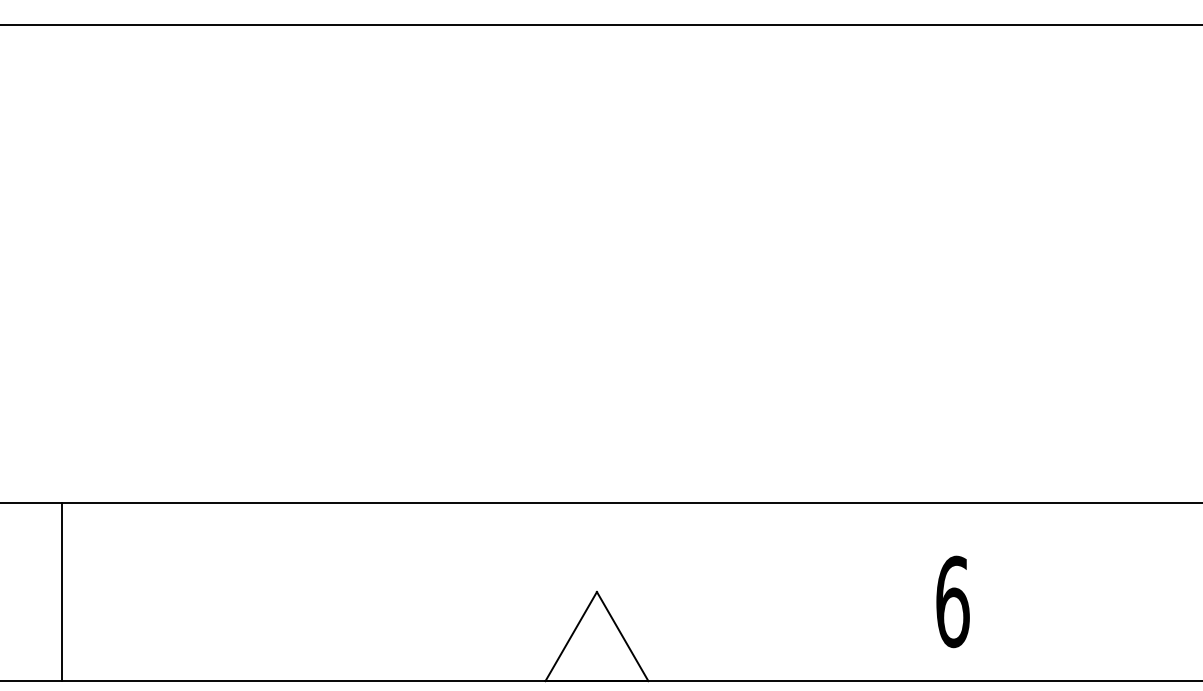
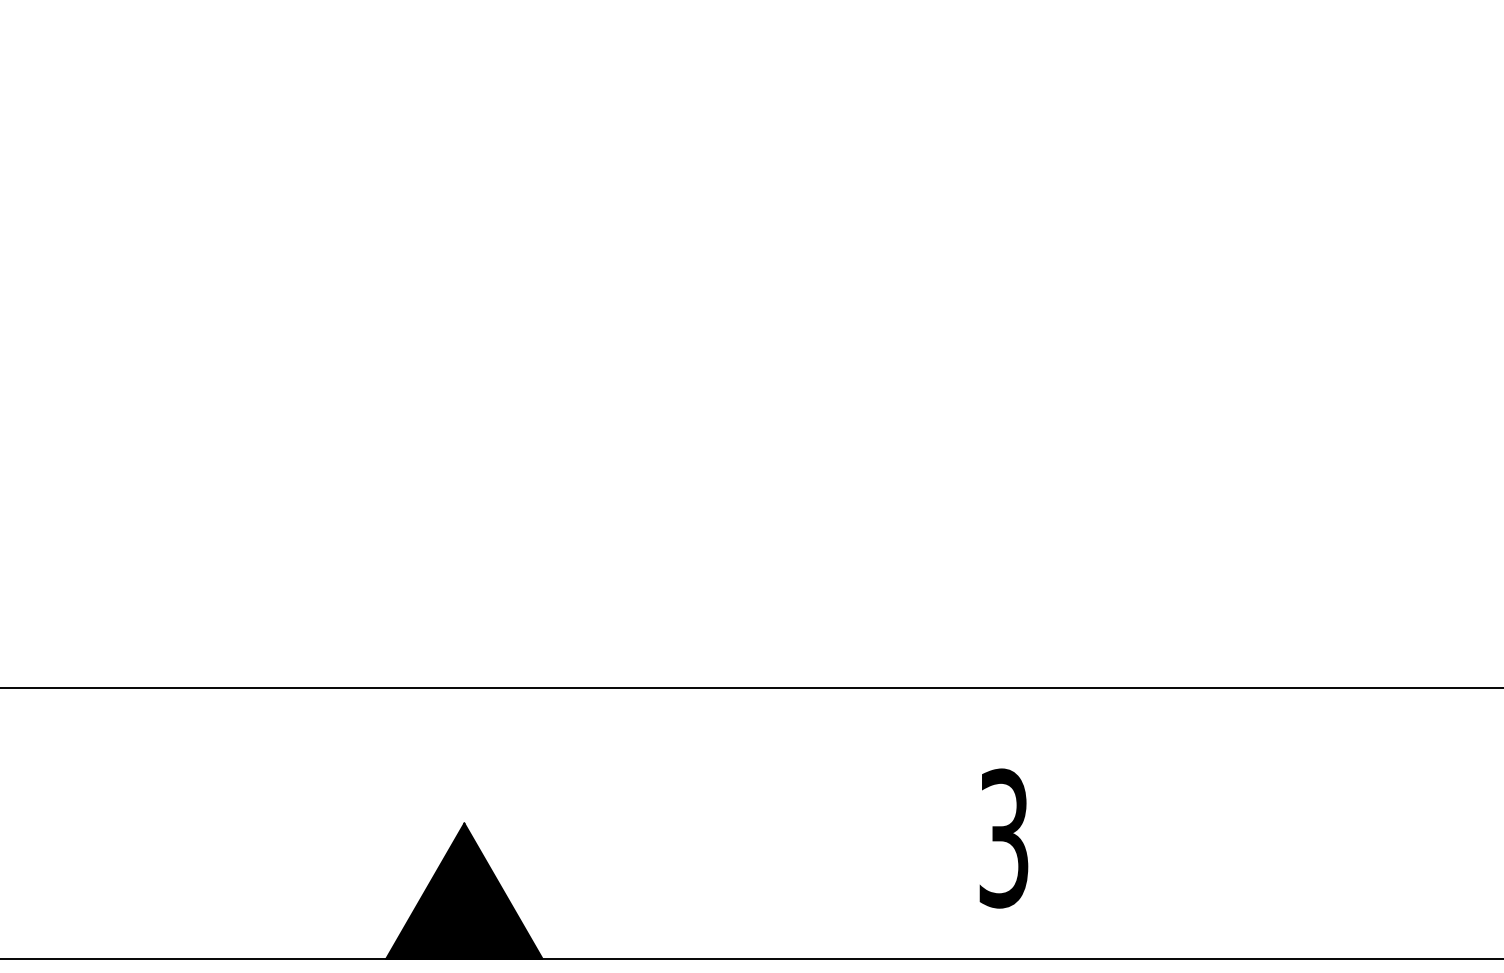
text: (952, 601) -> (1003, 837), 6 -> 3
fill: (596, 636) -> (463, 890), added

